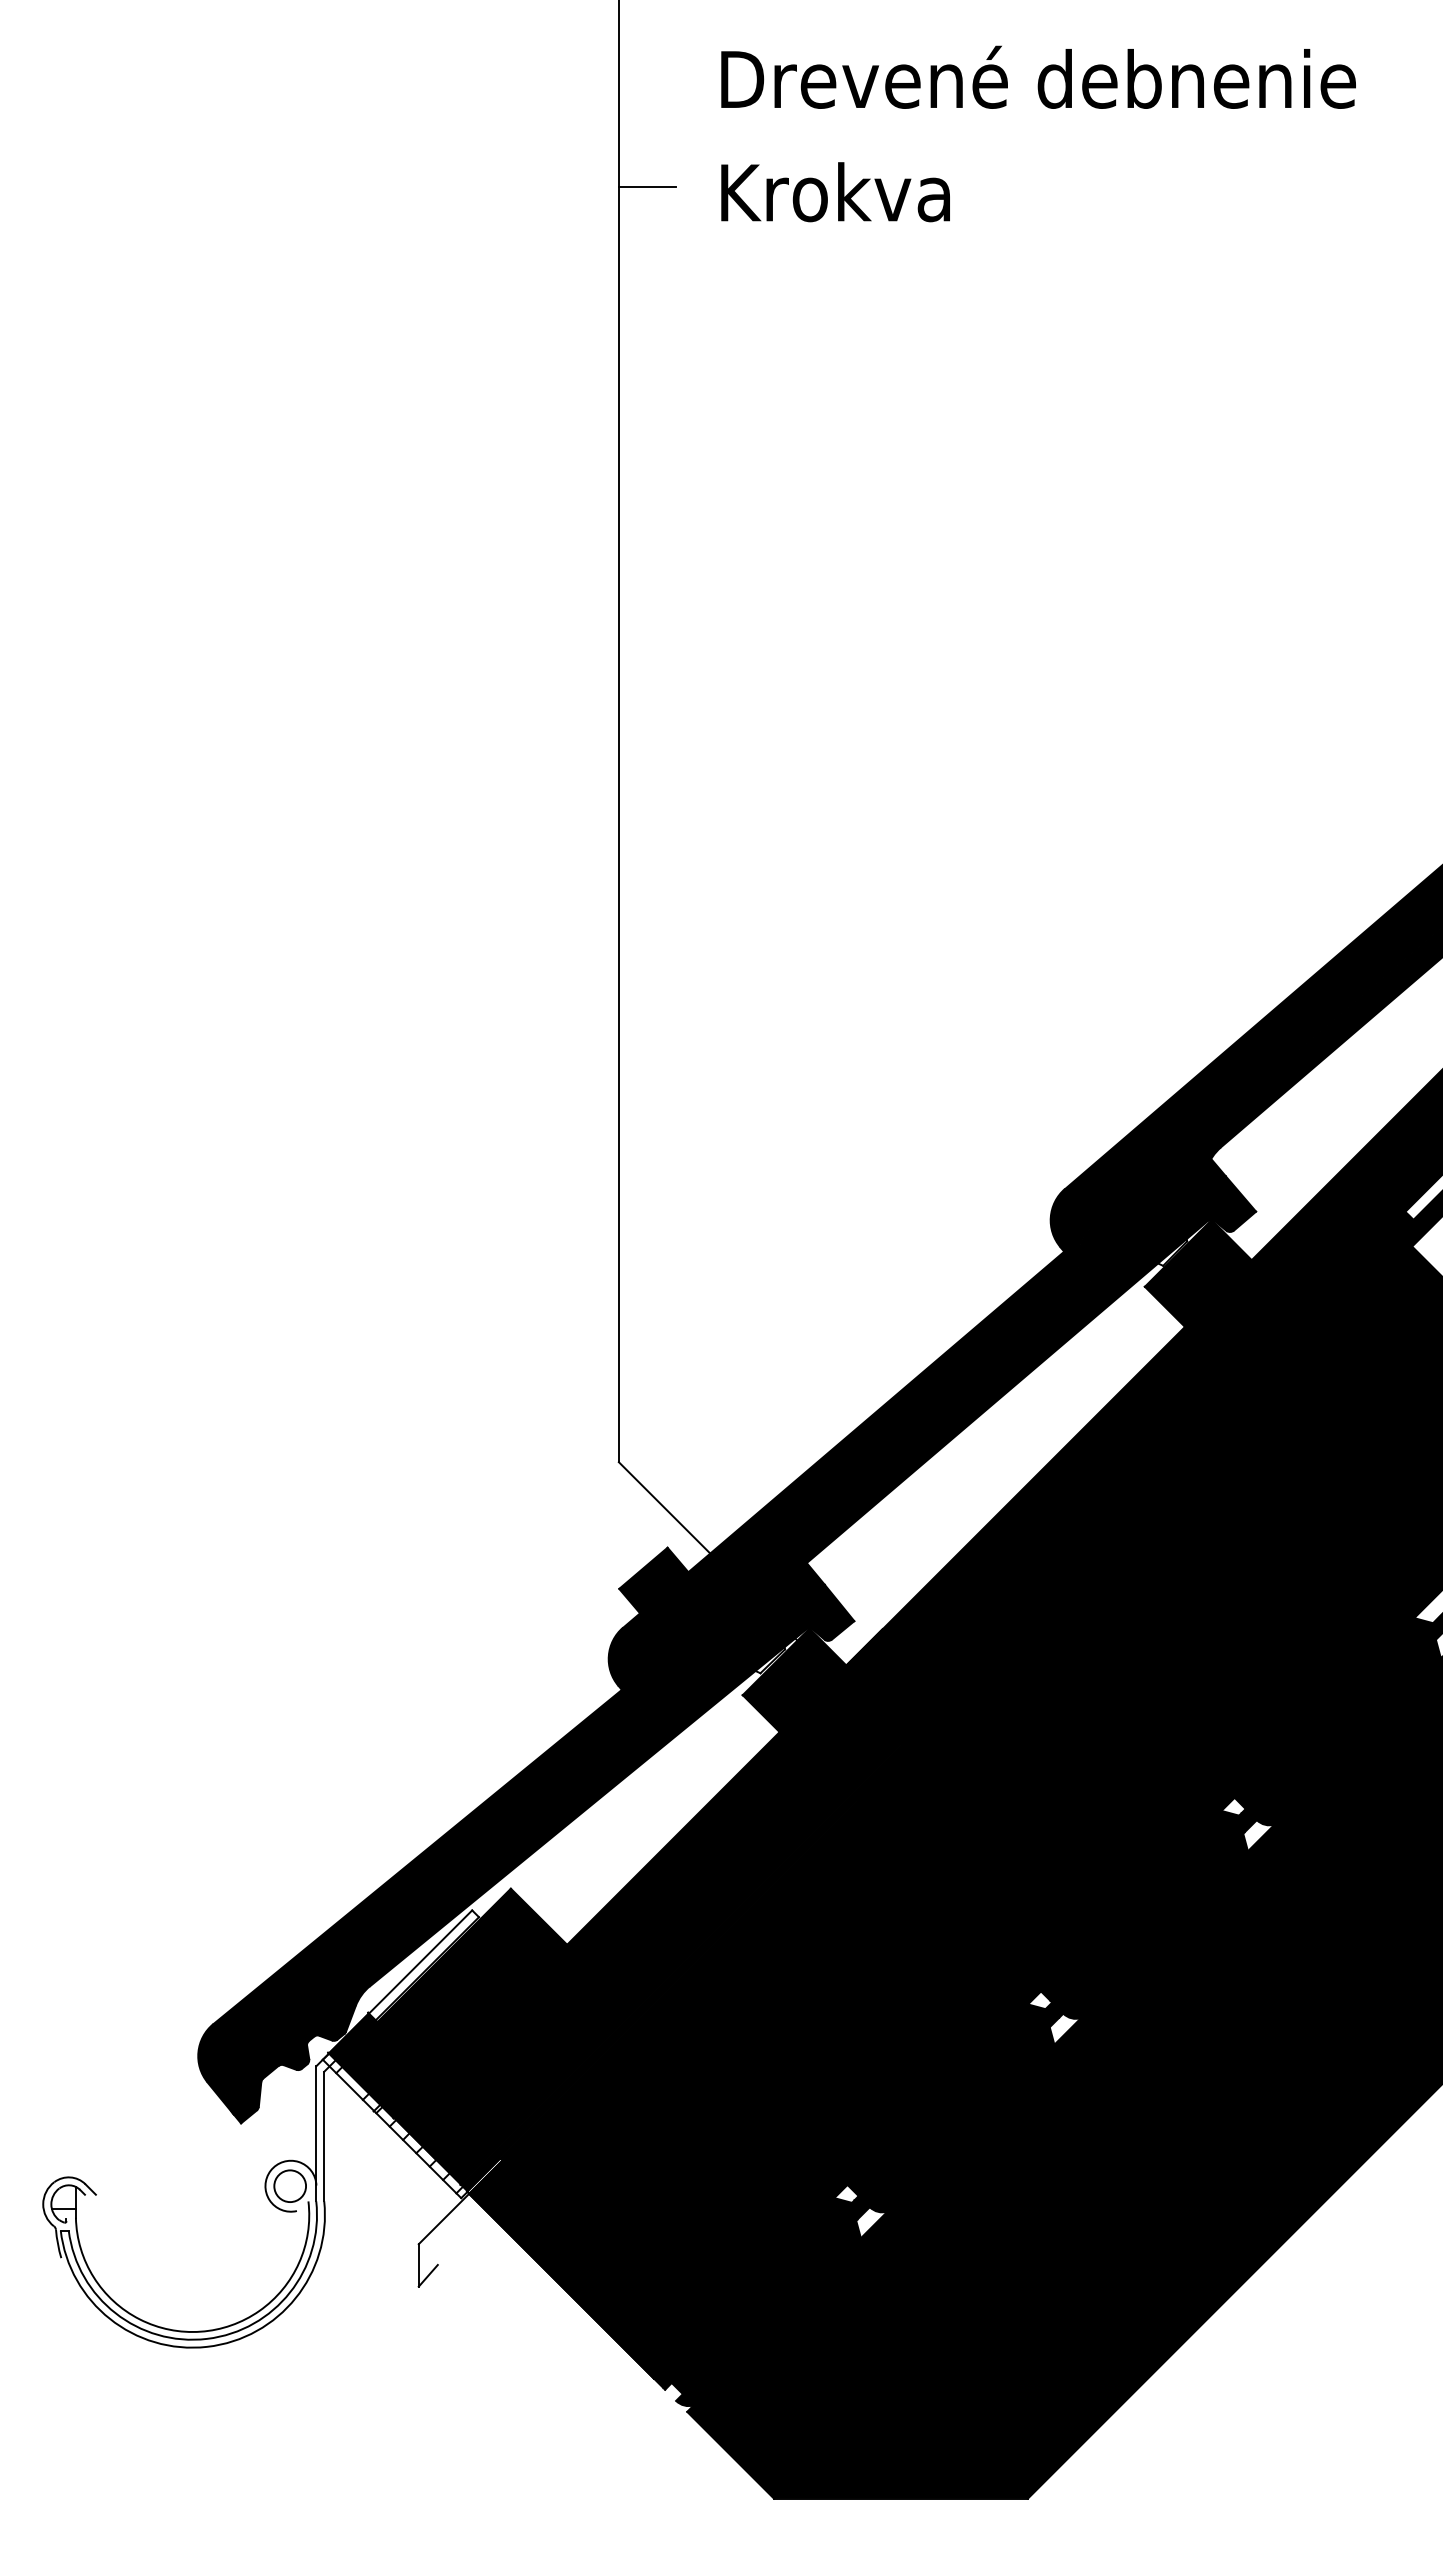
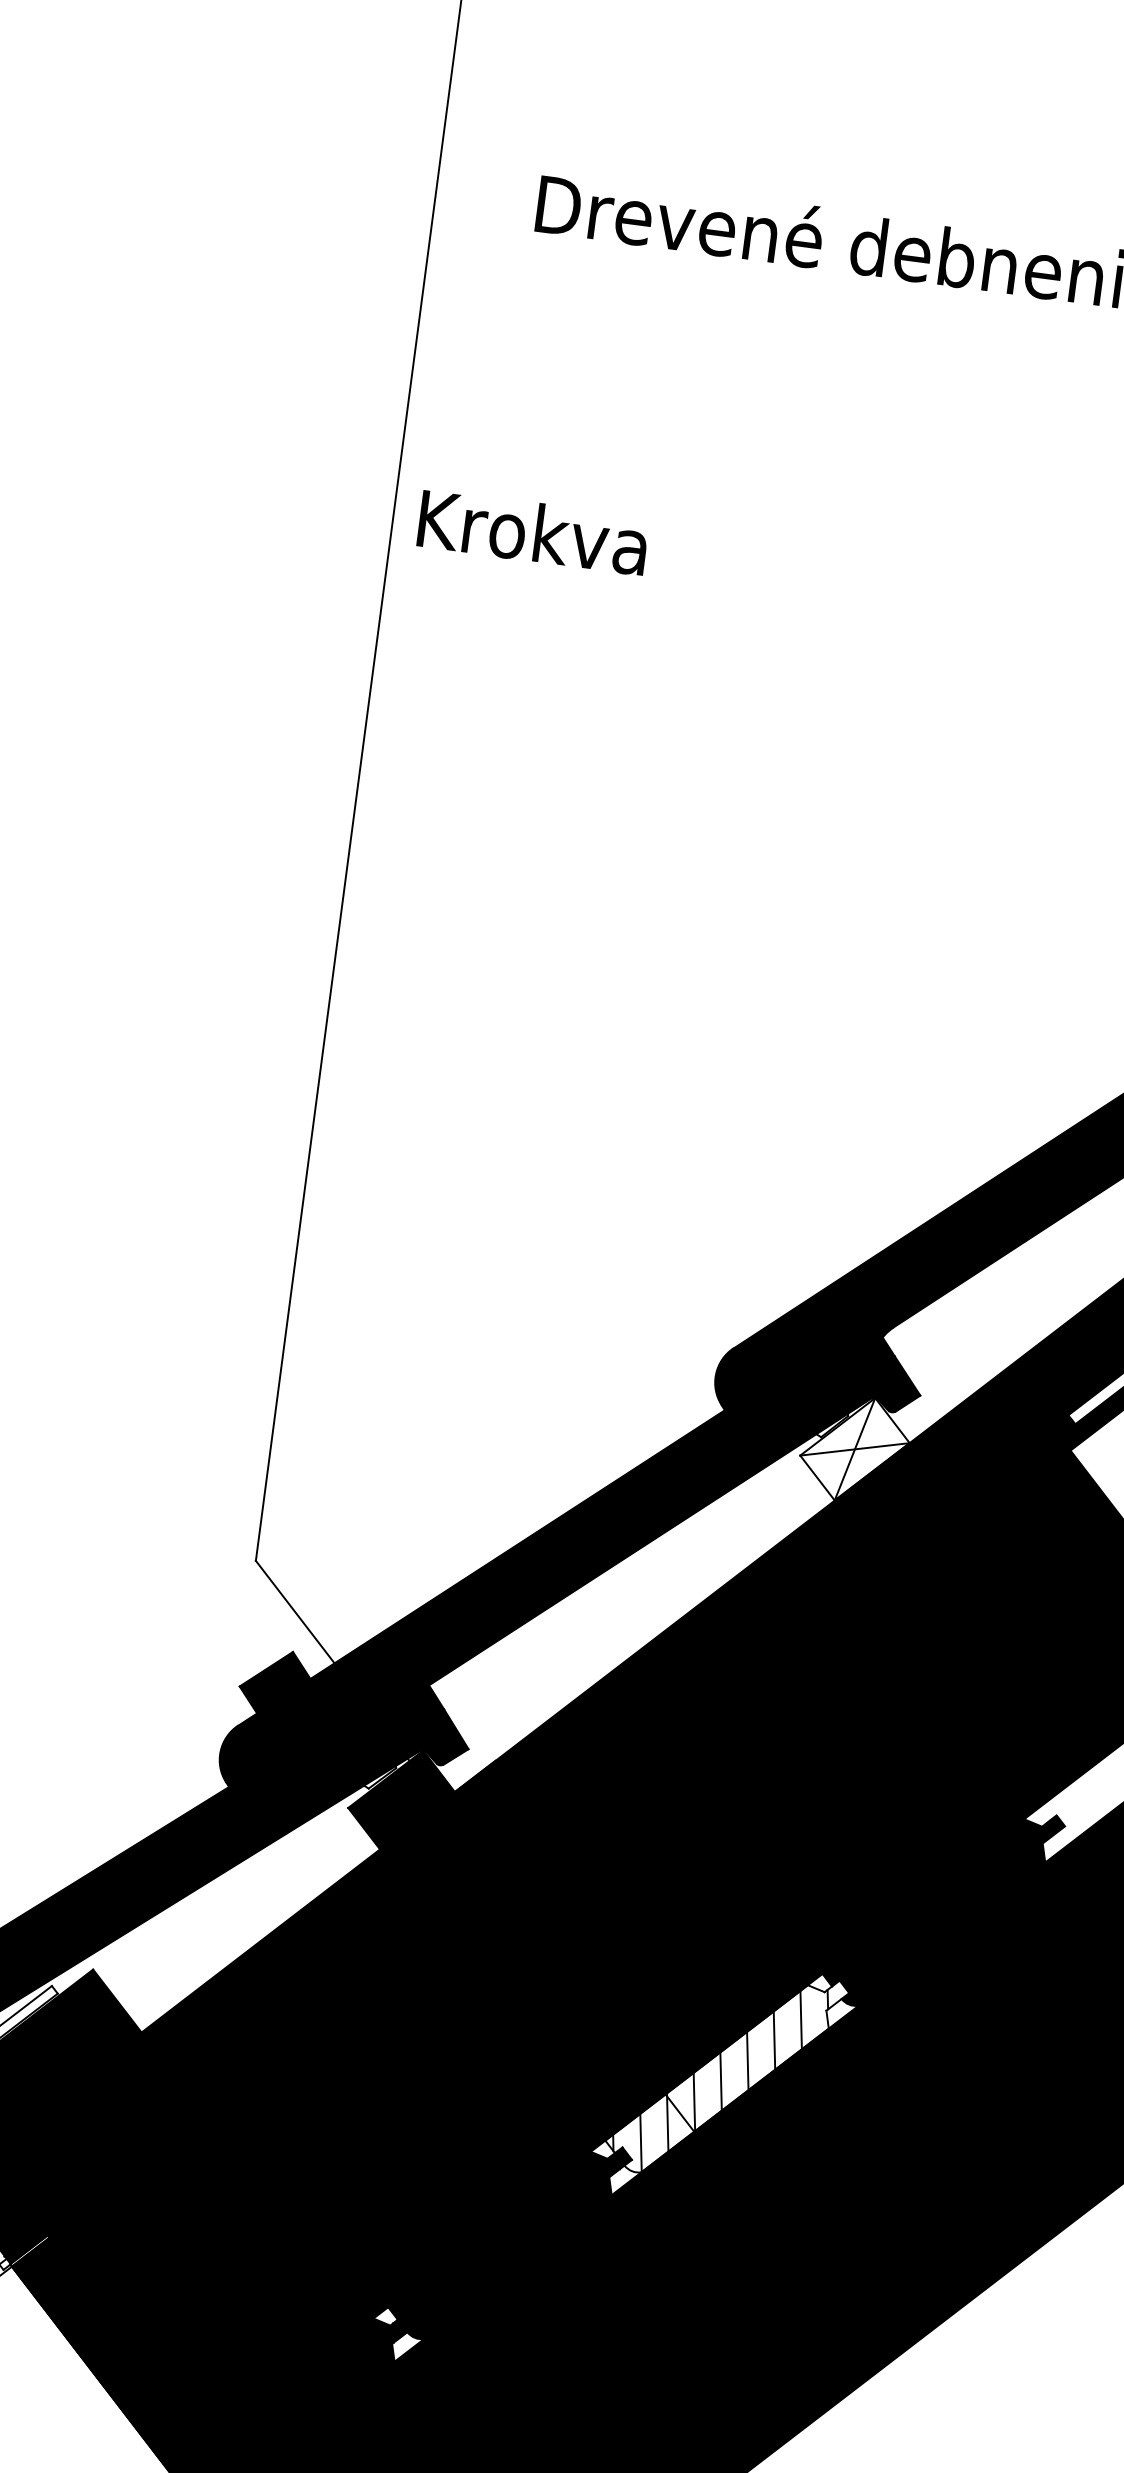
line: (646, 187) -> (449, 300), removed
text: (835, 192) -> (533, 532), moved
fill: (1197, 1272) -> (854, 1448), removed
fill: (1152, 1910) -> (726, 2074), removed

